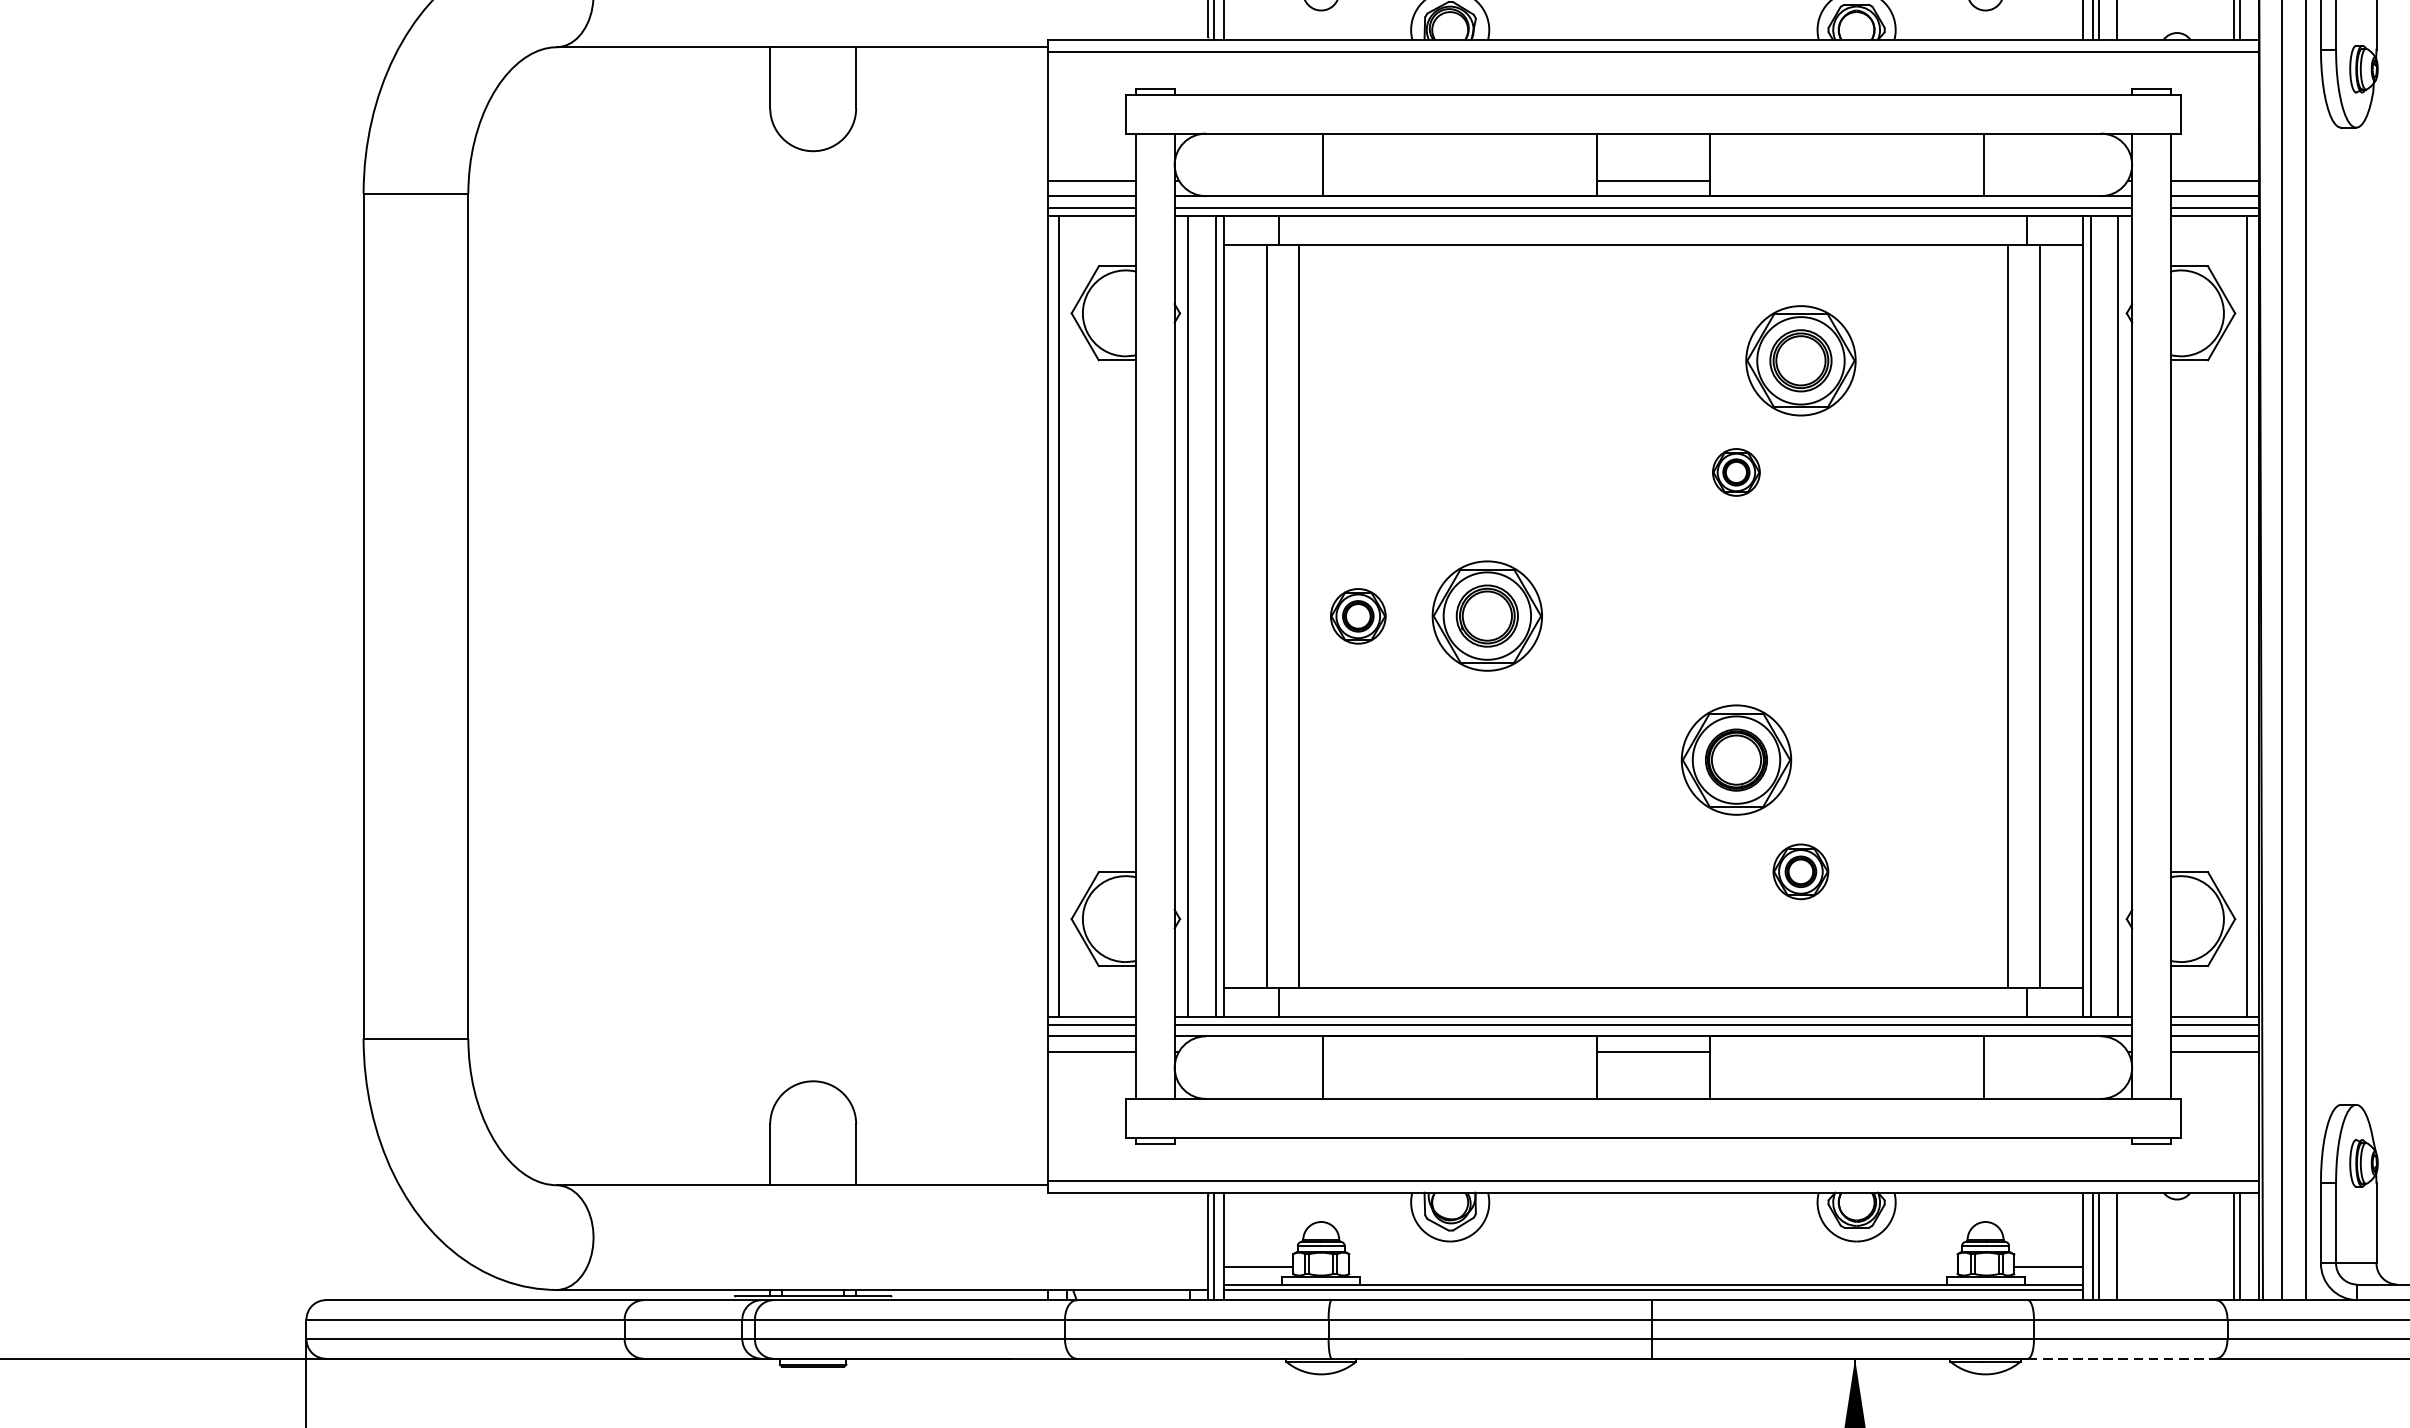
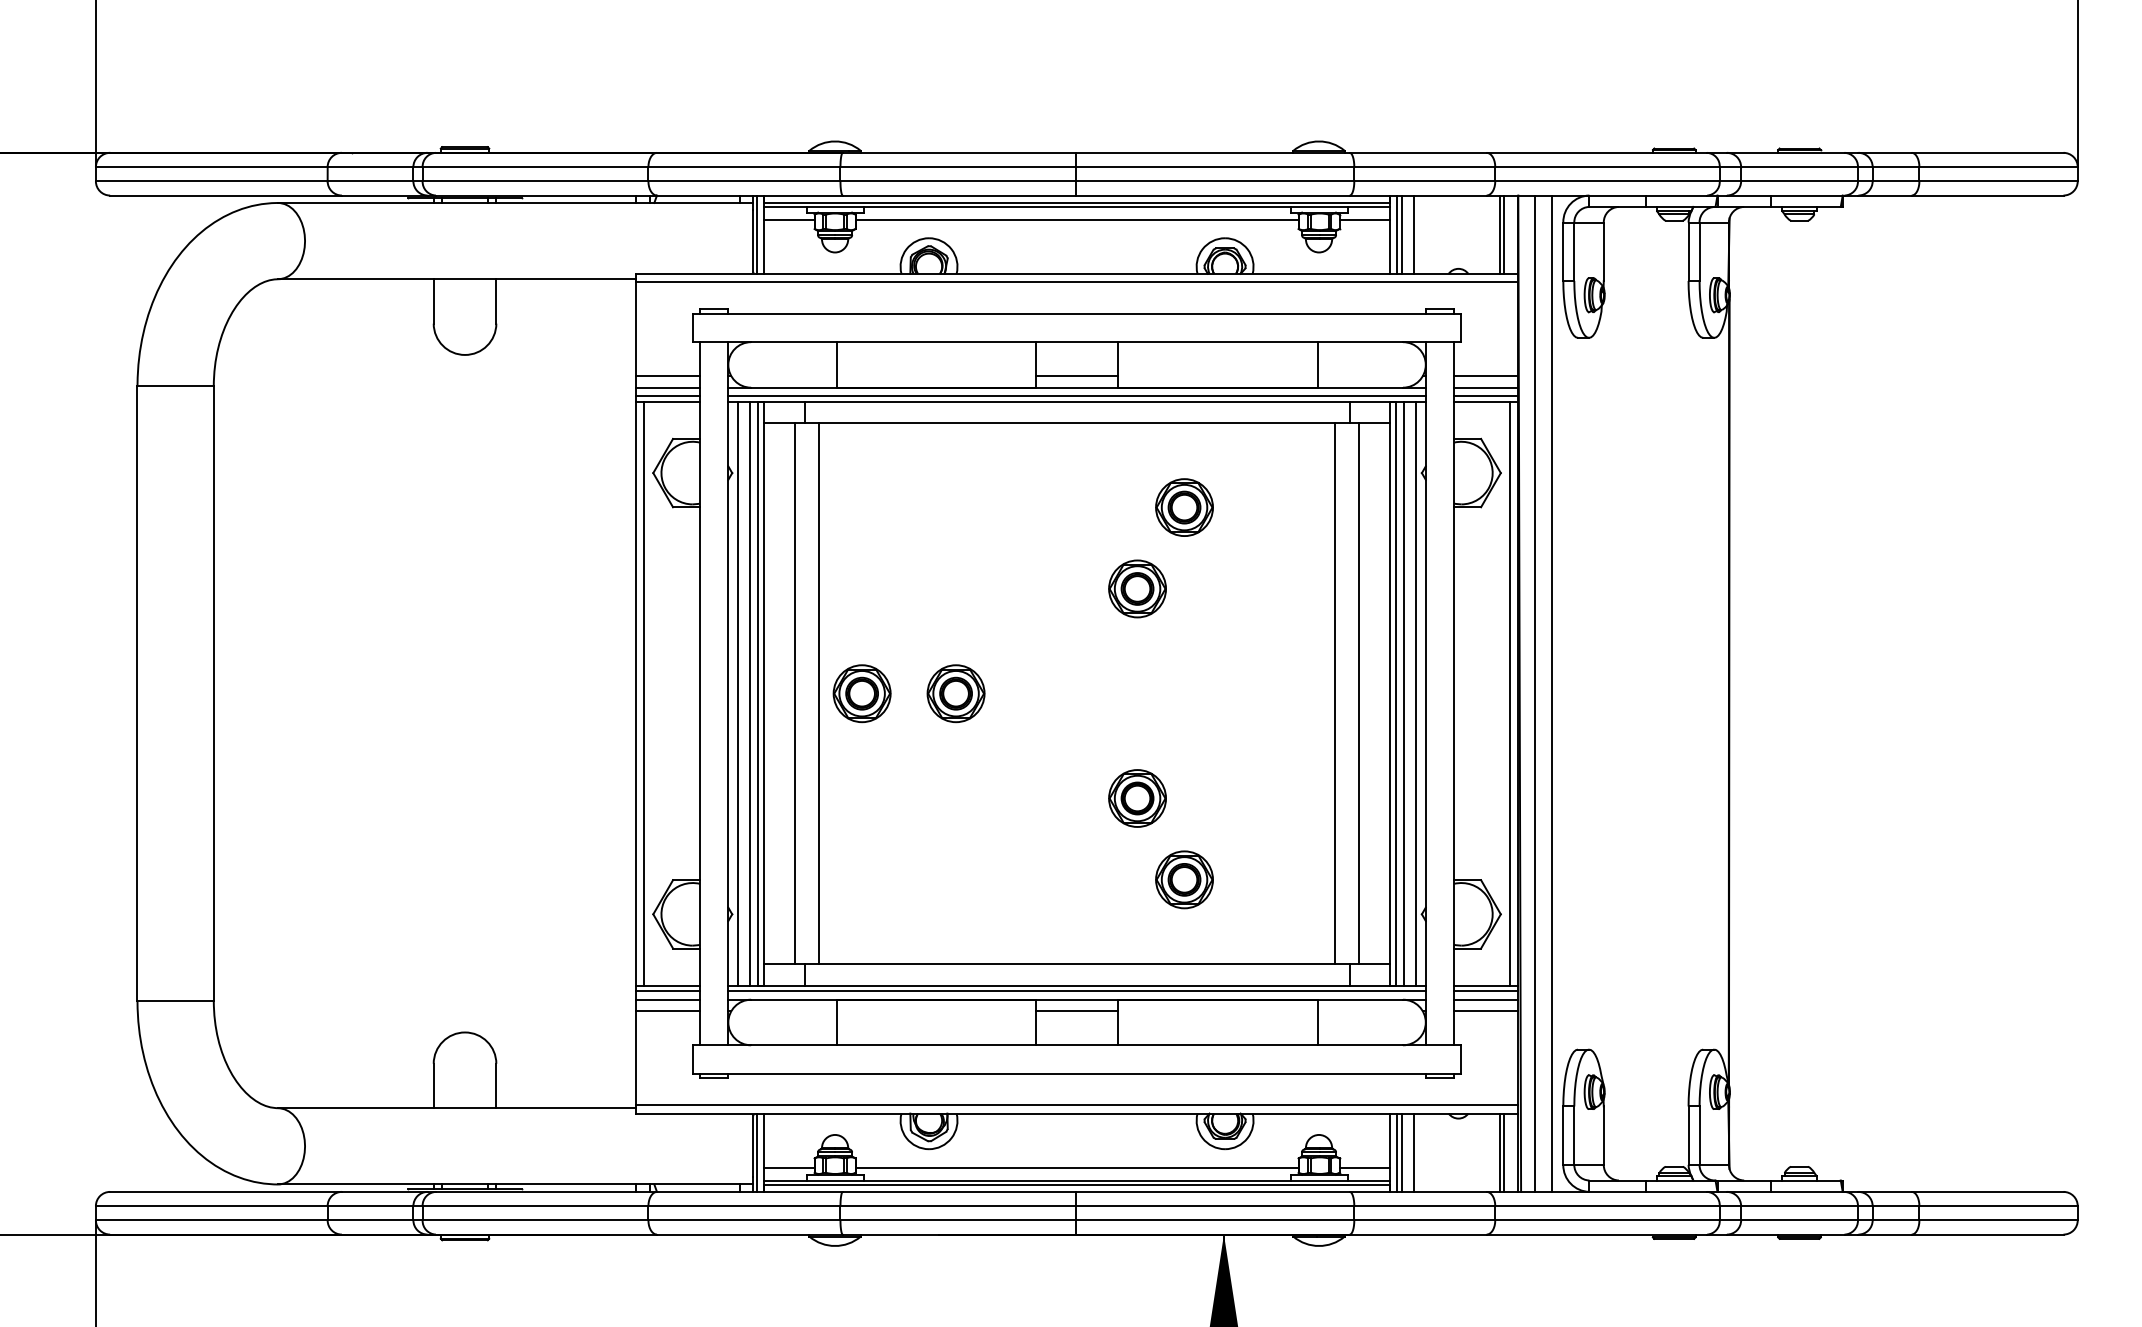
part: (1800, 360) -> (1184, 507), size x0.71
part: (1736, 471) -> (1137, 588), size x1.67
line: (1203, 615) -> (749, 693), added
part: (1357, 615) -> (861, 693), size x1.43
part: (1486, 615) -> (955, 693), size x0.71
line: (2102, 615) -> (1404, 693), added
part: (1736, 760) -> (1137, 798), size x0.71
part: (1800, 871) -> (1184, 879), size x1.43
line: (1652, 1266) -> (1076, 1167), added
line: (2122, 1358) -> (1418, 1234), dashed -> solid

